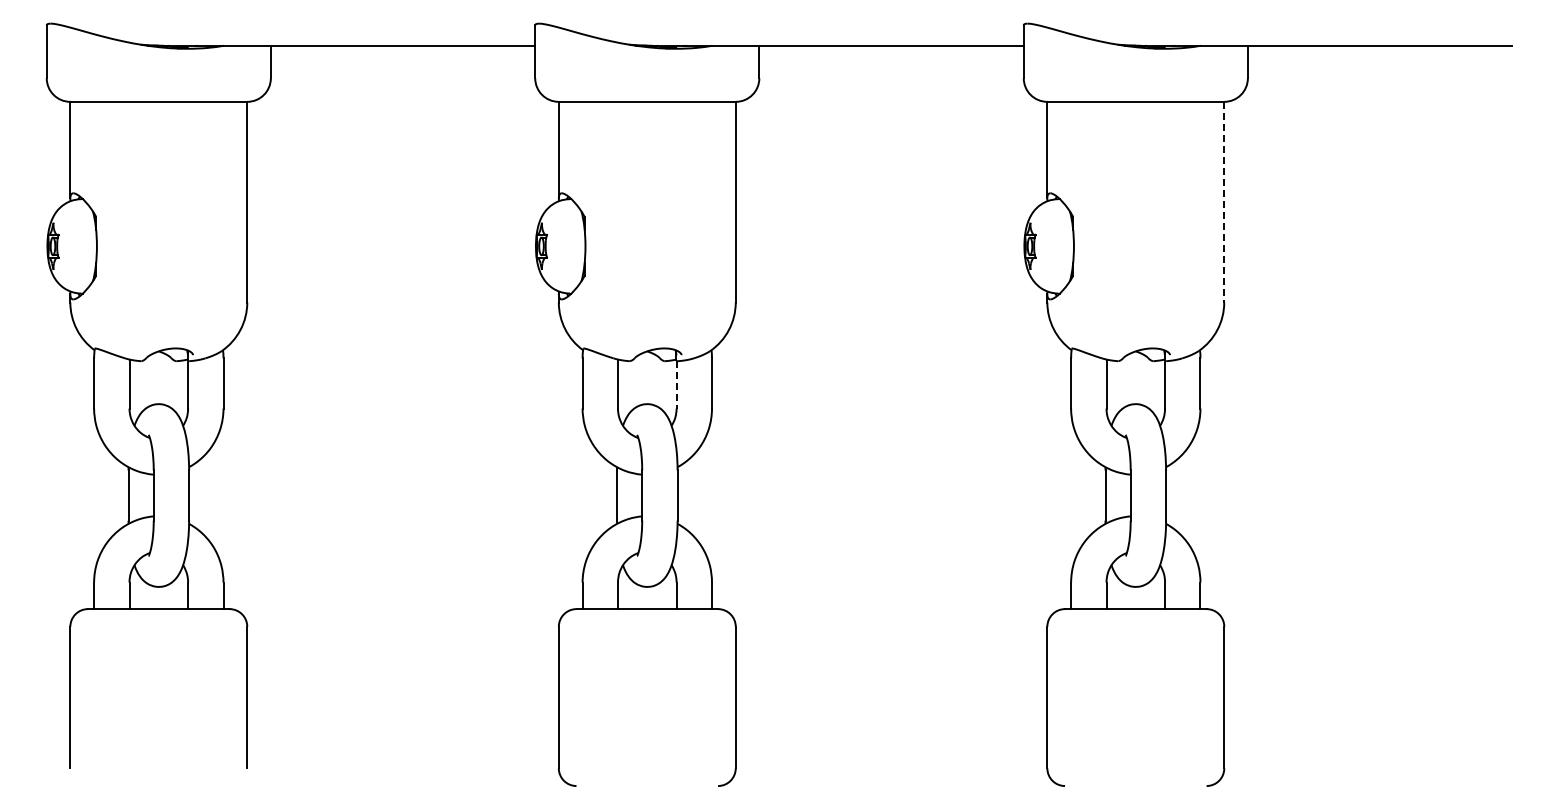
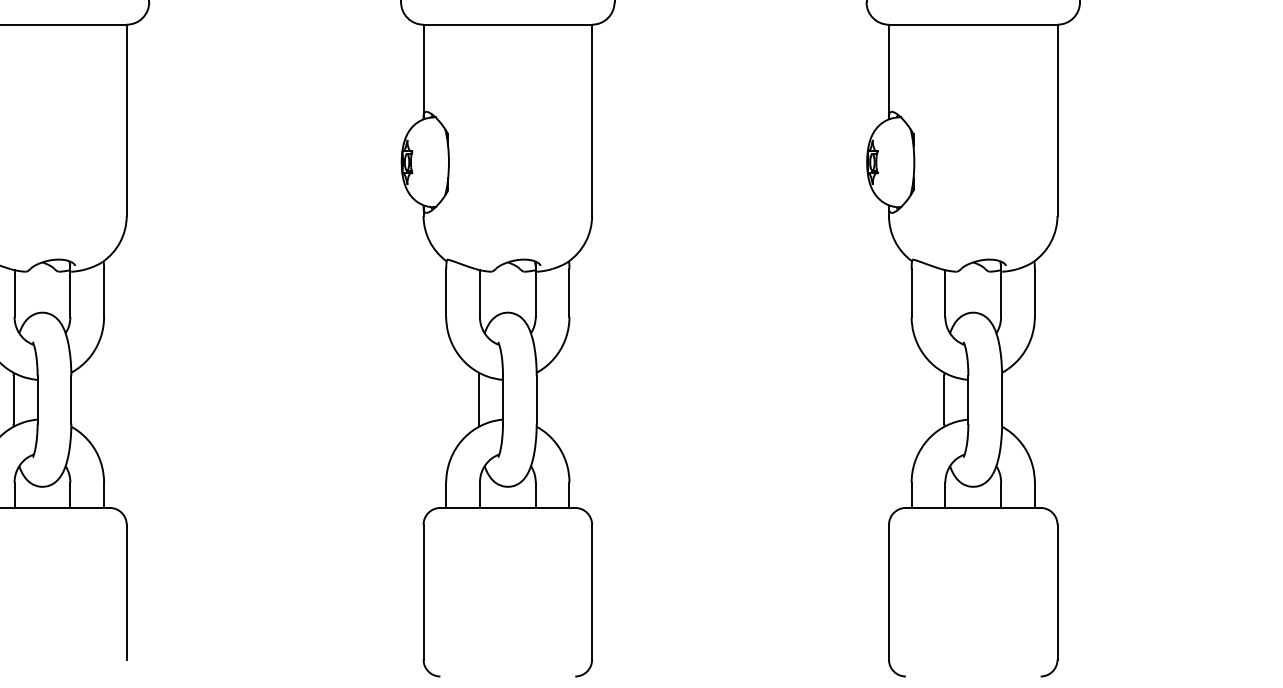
line: (1224, 202) -> (1057, 120), dashed -> solid
line: (676, 384) -> (535, 293), dashed -> solid

